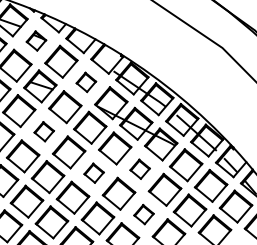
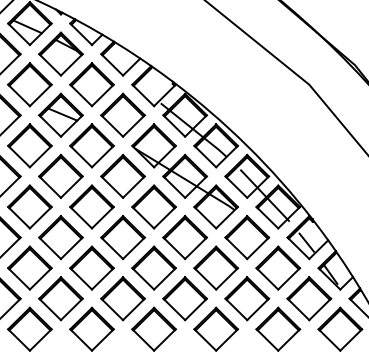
part: (36, 40) -> (60, 53), size x1.67
part: (85, 81) -> (122, 114), size x1.67
part: (43, 131) -> (60, 176), size x1.67
part: (139, 169) -> (184, 237), size x1.67
part: (93, 173) -> (122, 237), size x1.67
part: (143, 214) -> (184, 298), size x1.67

